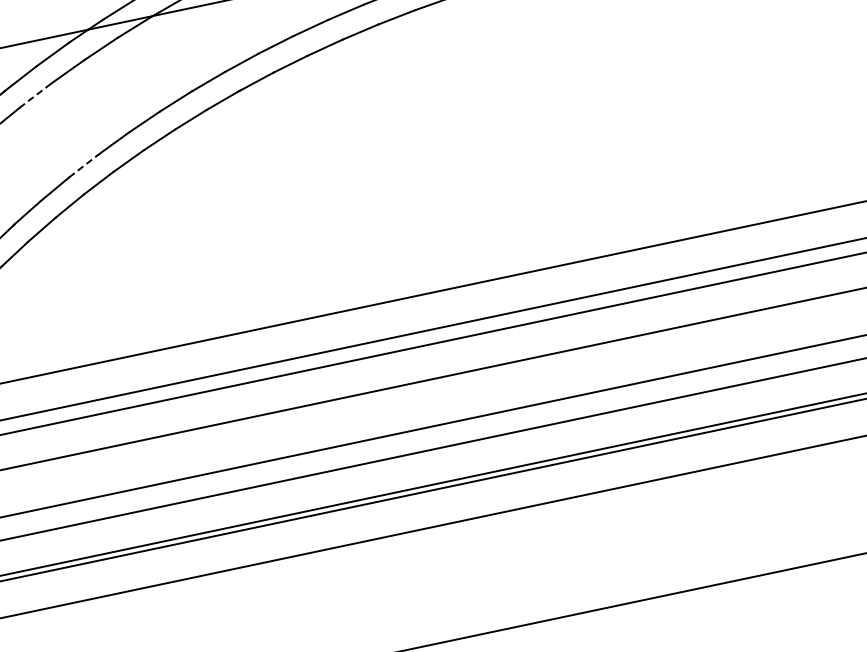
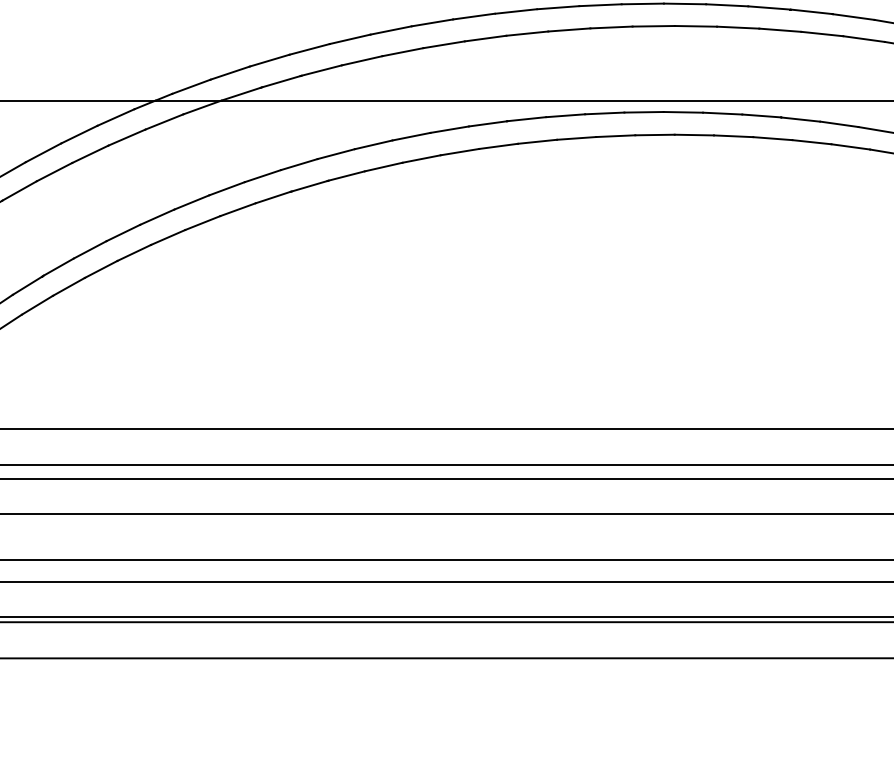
line: (35, 95) -> (90, 154), dashed -> solid
line: (84, 166) -> (123, 233), dashed -> solid

